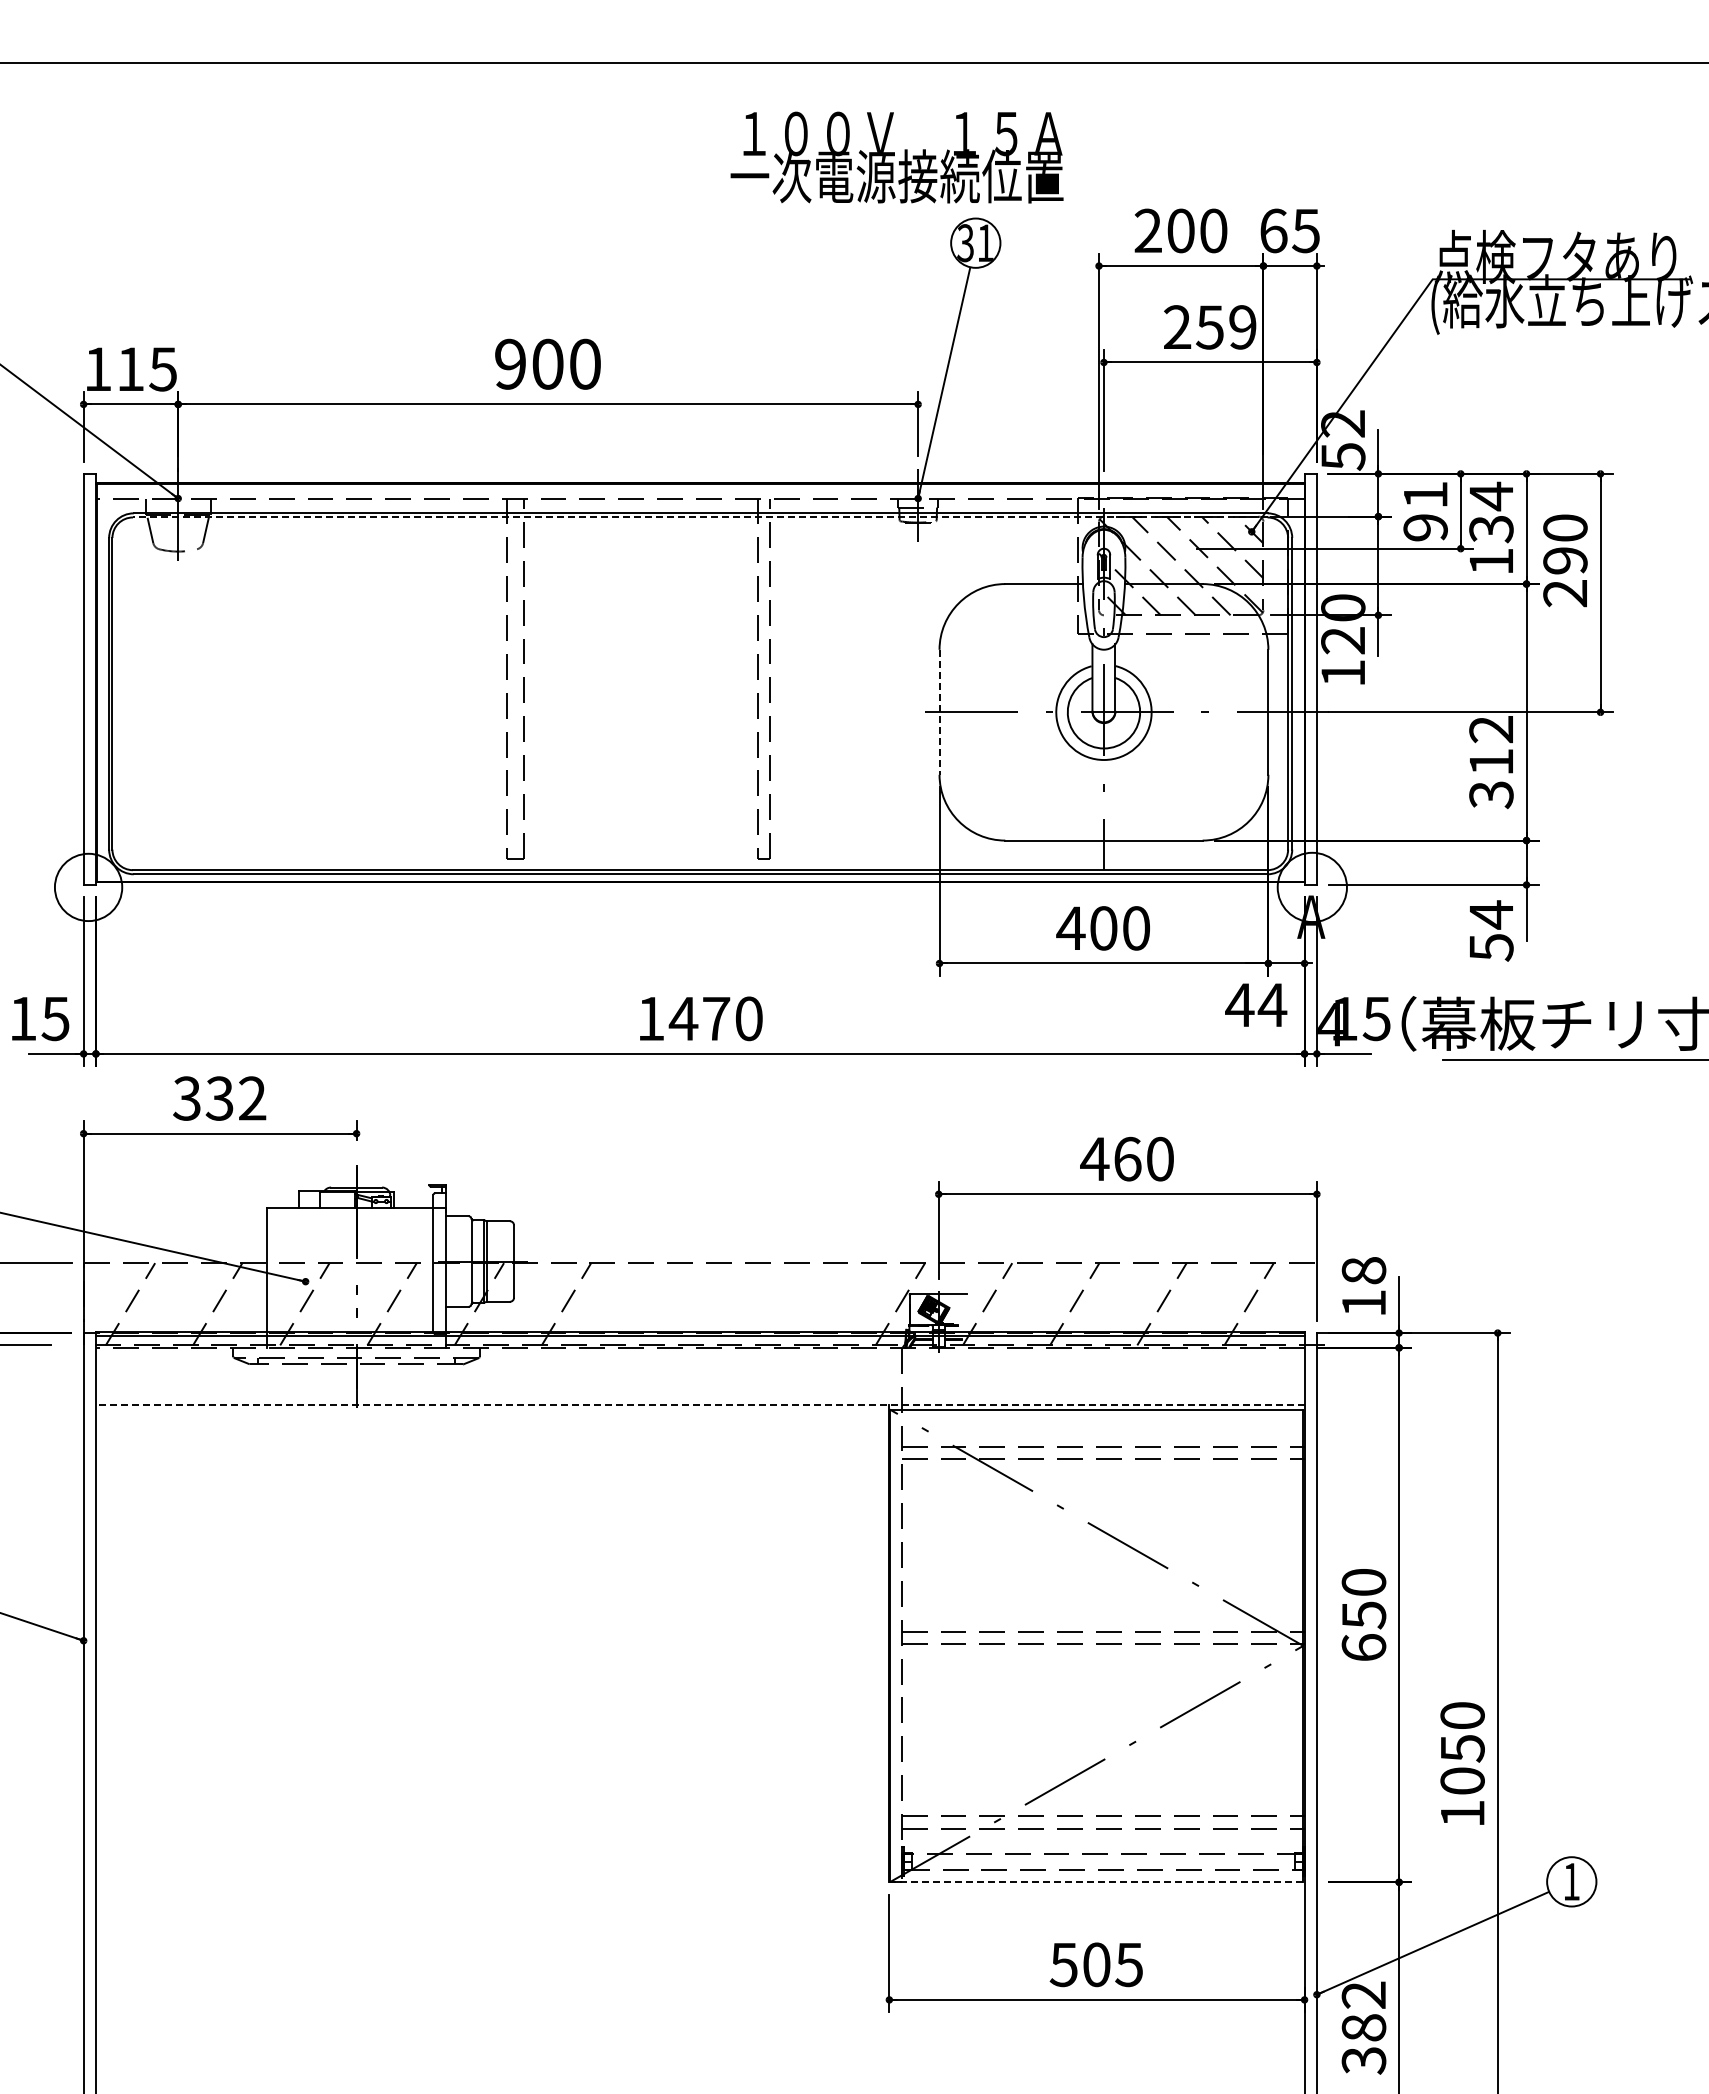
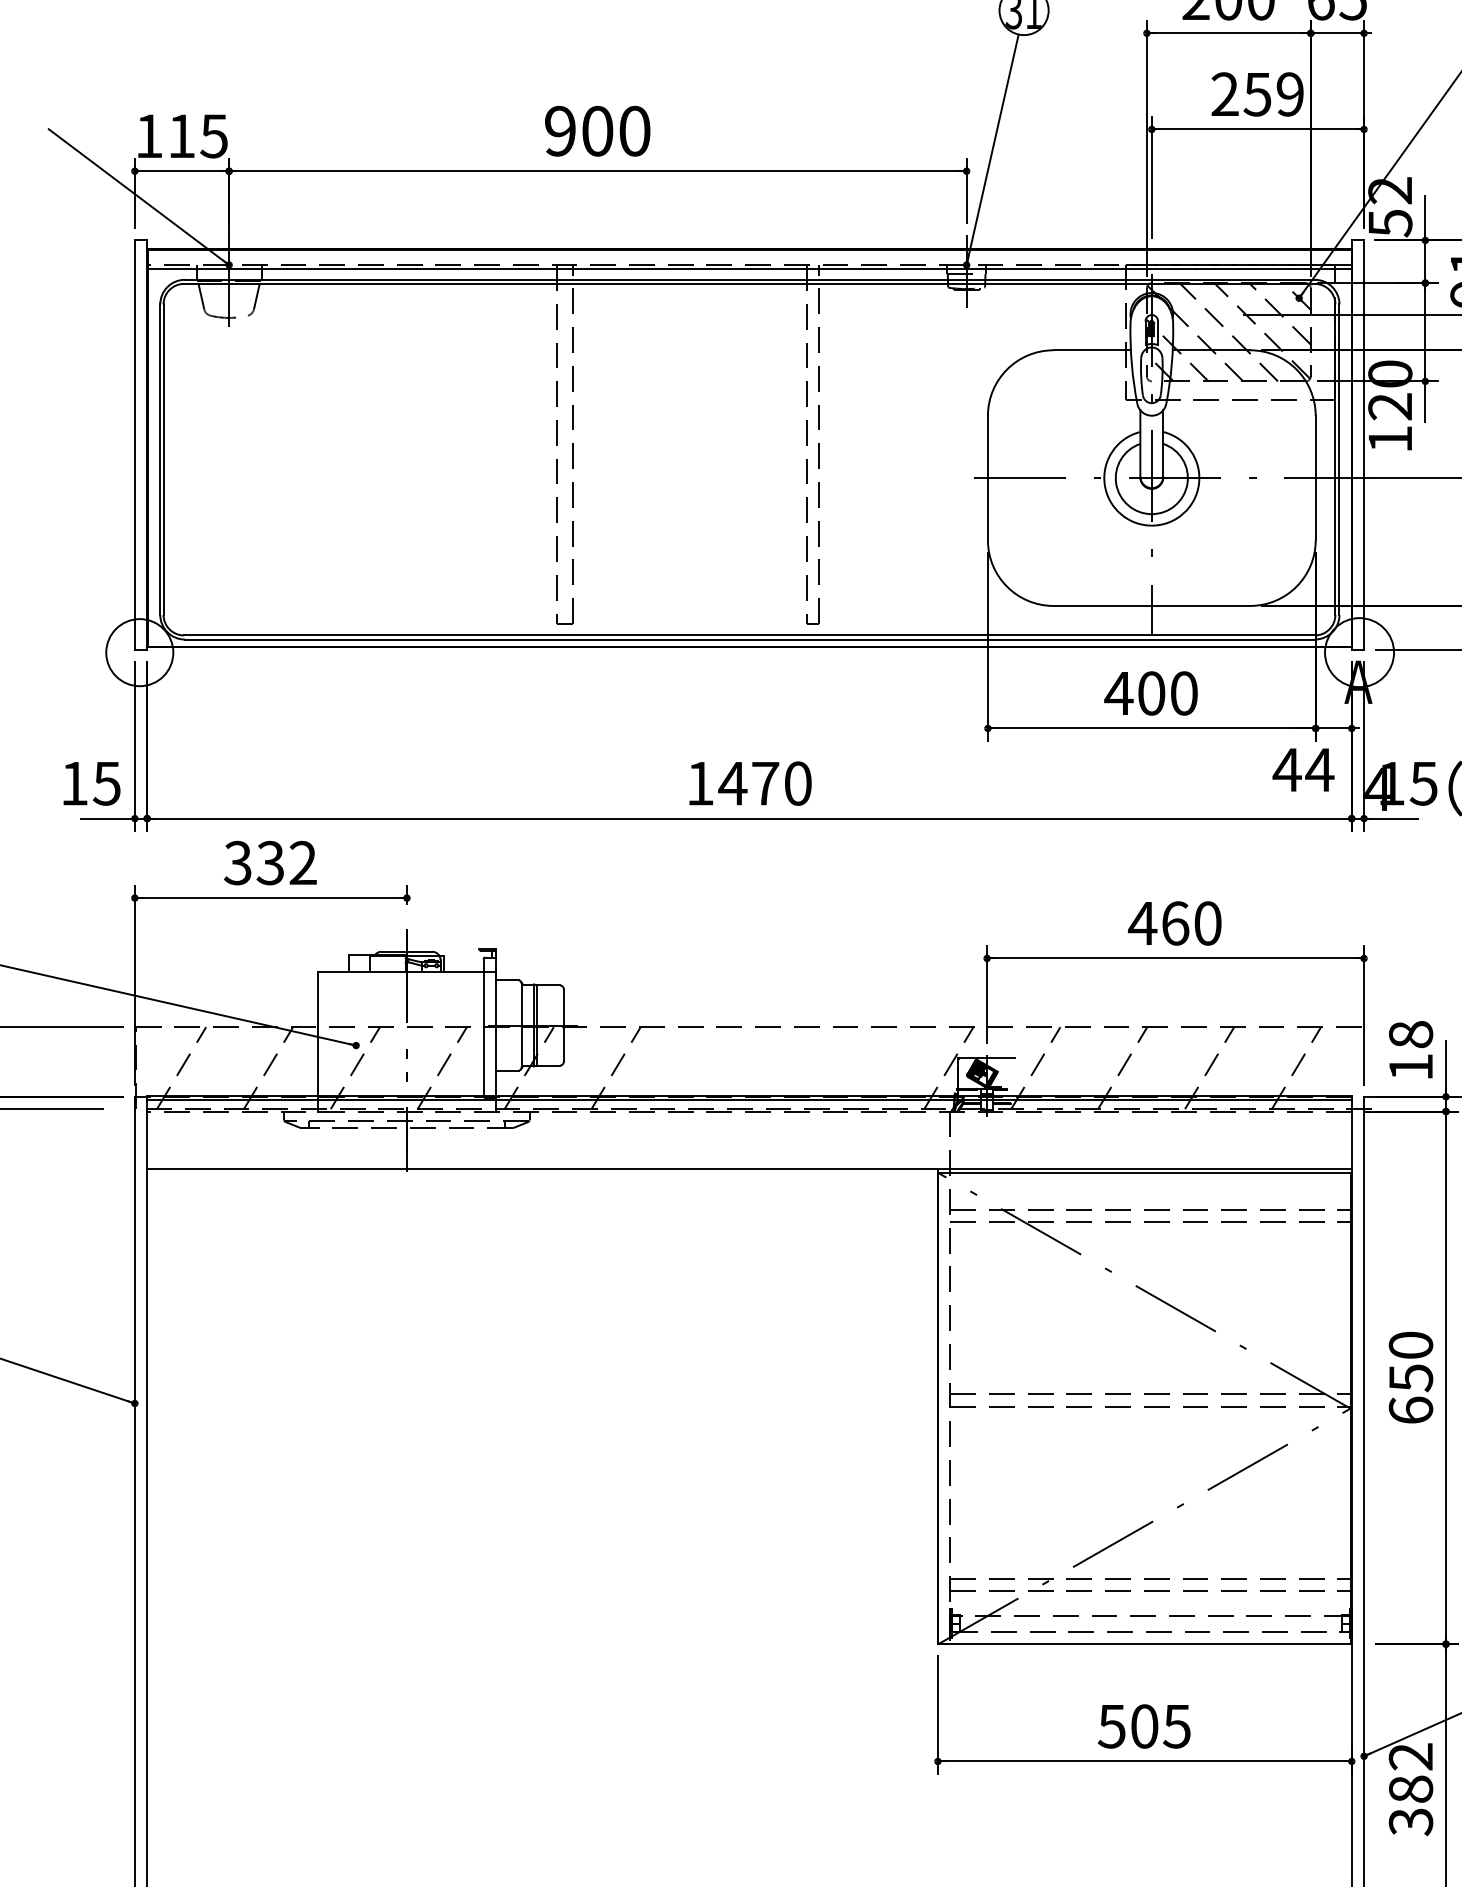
line: (700, 502) -> (749, 268), added
line: (699, 517) -> (748, 283), dashed -> solid
line: (939, 712) -> (987, 478), dashed -> solid
line: (699, 1405) -> (748, 1169), dashed -> solid
line: (1096, 1882) -> (1144, 1644), dashed -> solid

